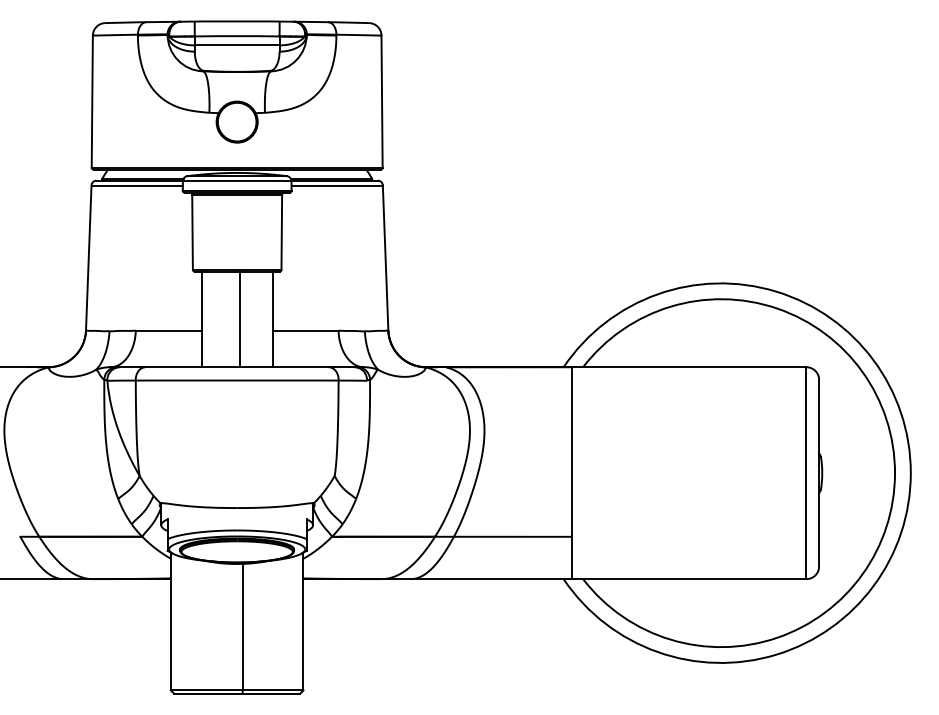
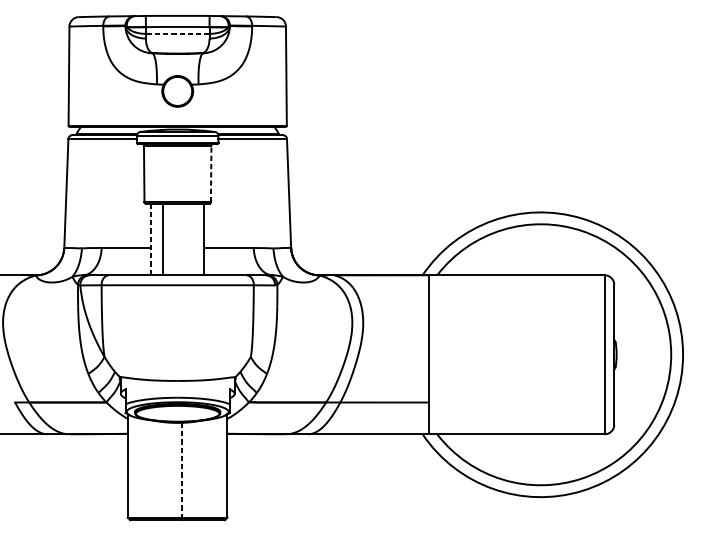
line: (236, 45) -> (177, 33), solid -> dashed
line: (281, 232) -> (210, 174), solid -> dashed
line: (201, 319) -> (150, 239), solid -> dashed
line: (240, 319) -> (162, 239), moved
line: (242, 627) -> (181, 470), solid -> dashed

